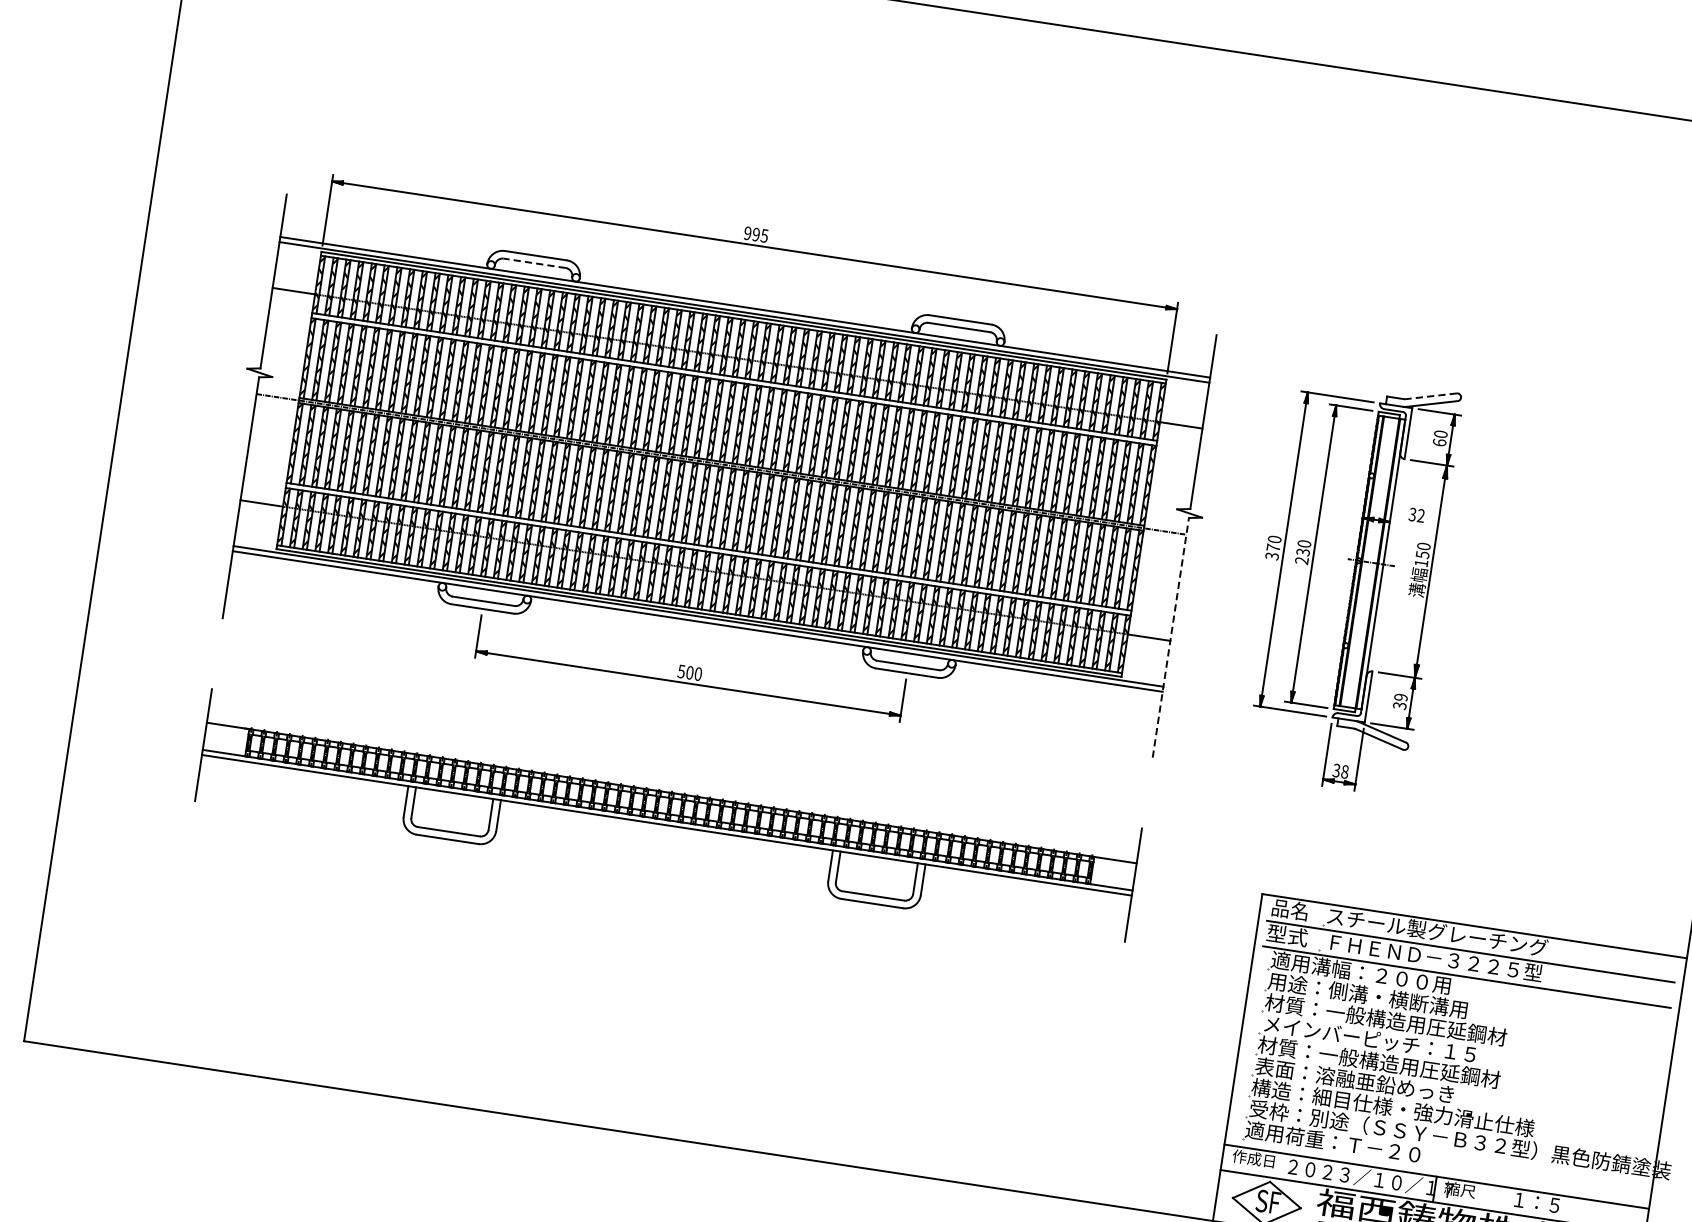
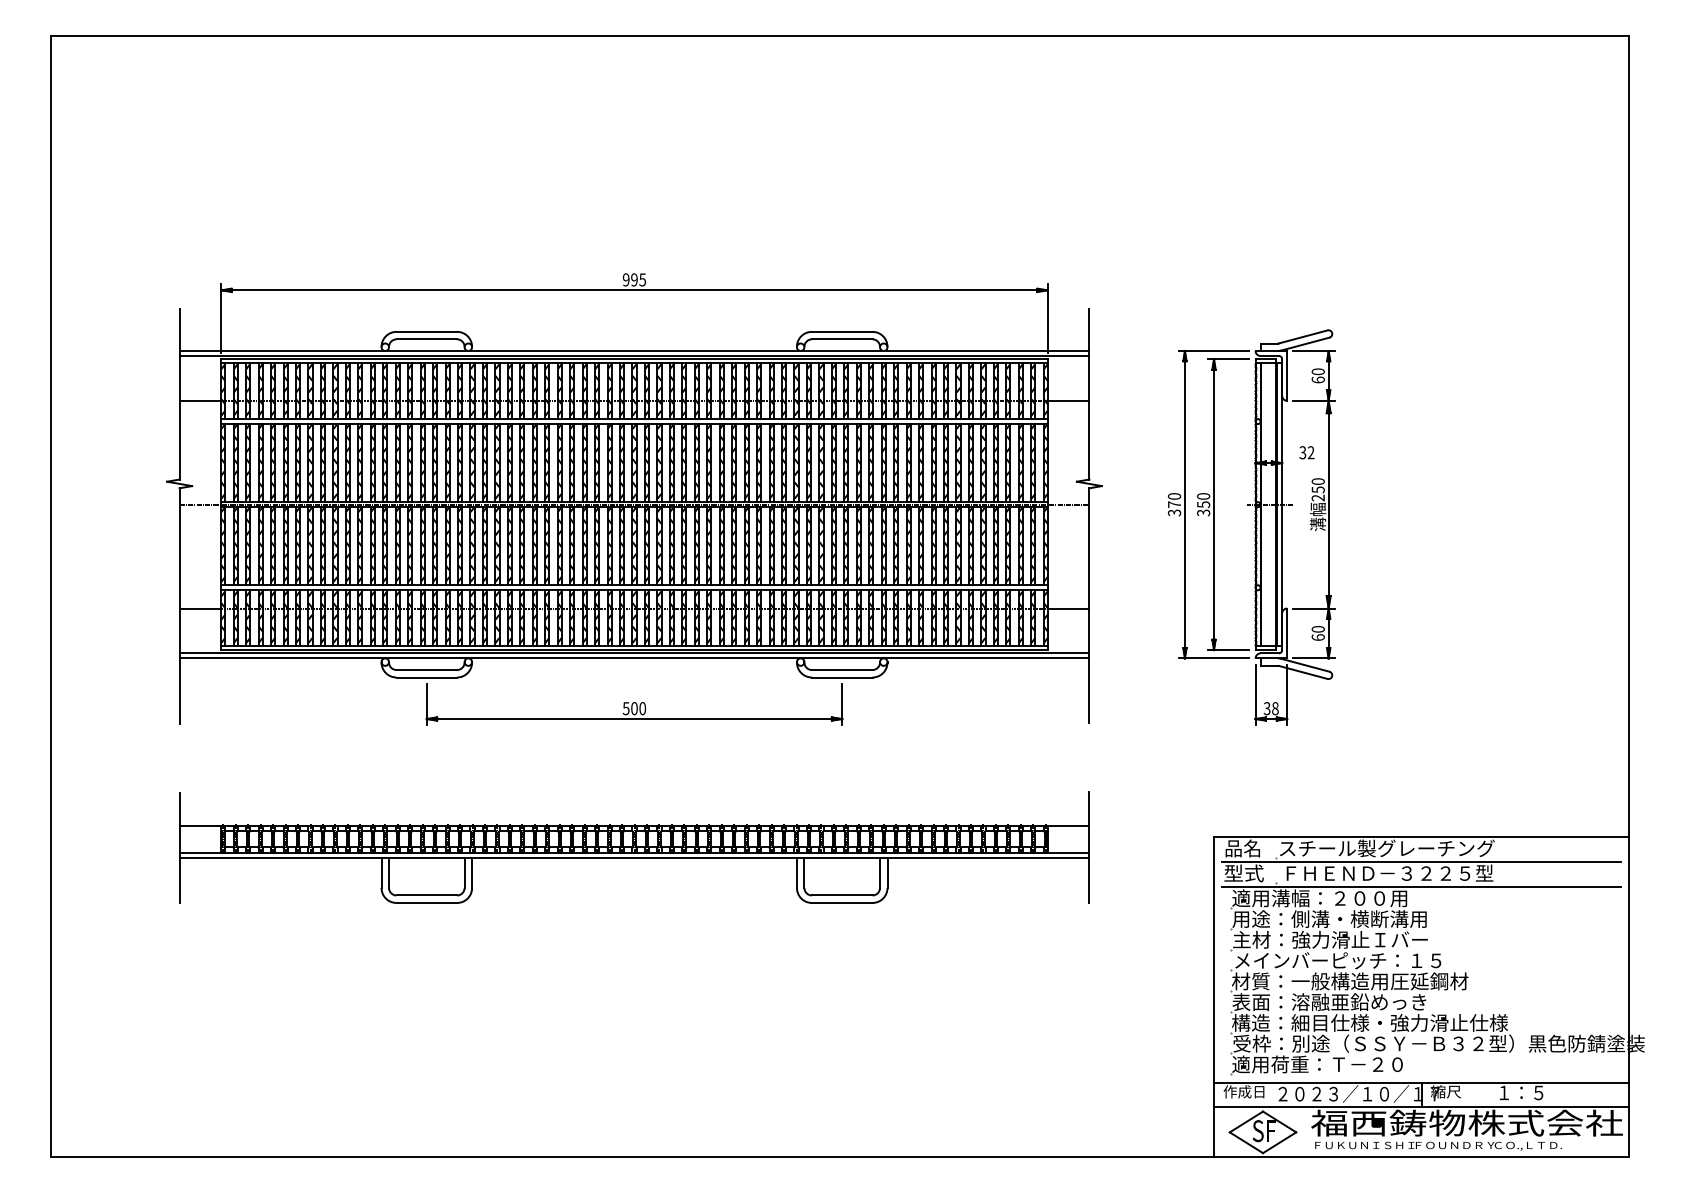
line: (534, 263) -> (426, 339), dashed -> solid
line: (1431, 395) -> (1303, 336), dashed -> solid
text: (1302, 556) -> (1203, 508), 230 -> 350
text: (1420, 562) -> (1317, 497), 150 -> 250
line: (1170, 637) -> (1089, 605), dashed -> solid
text: (1399, 701) -> (1317, 633), 39 -> 60
text: (1386, 1019) -> (1350, 939), 材質：一般構造用圧延鋼材 -> 主材：強力滑止Ｉバー

